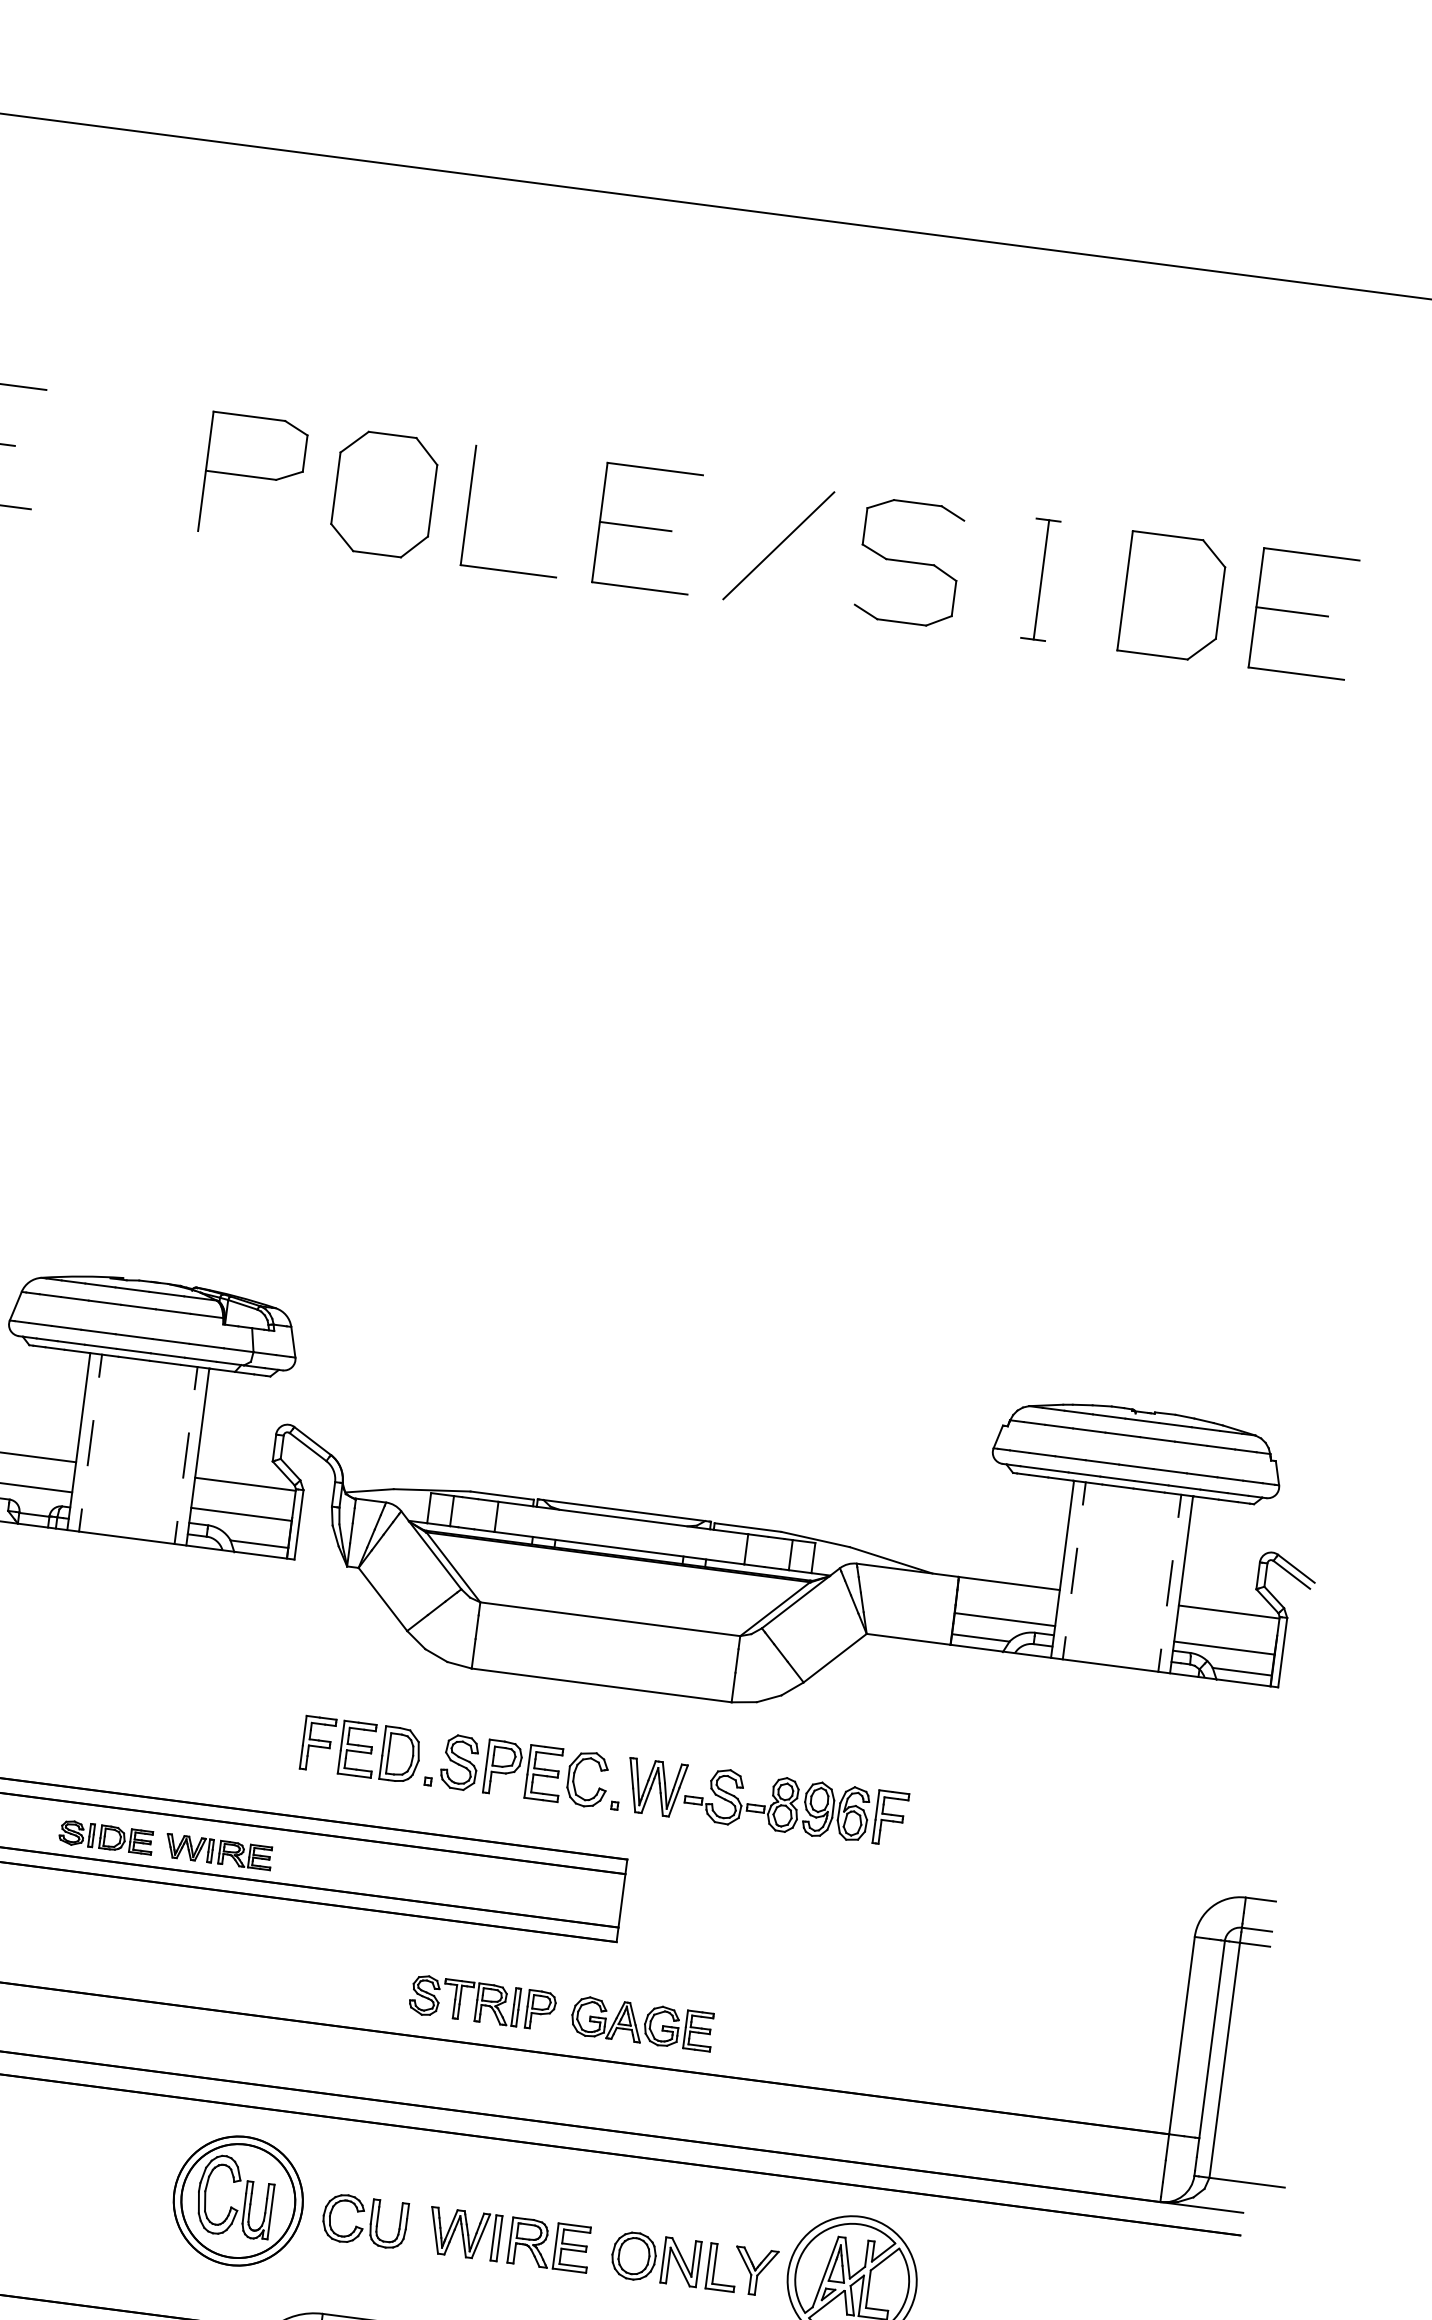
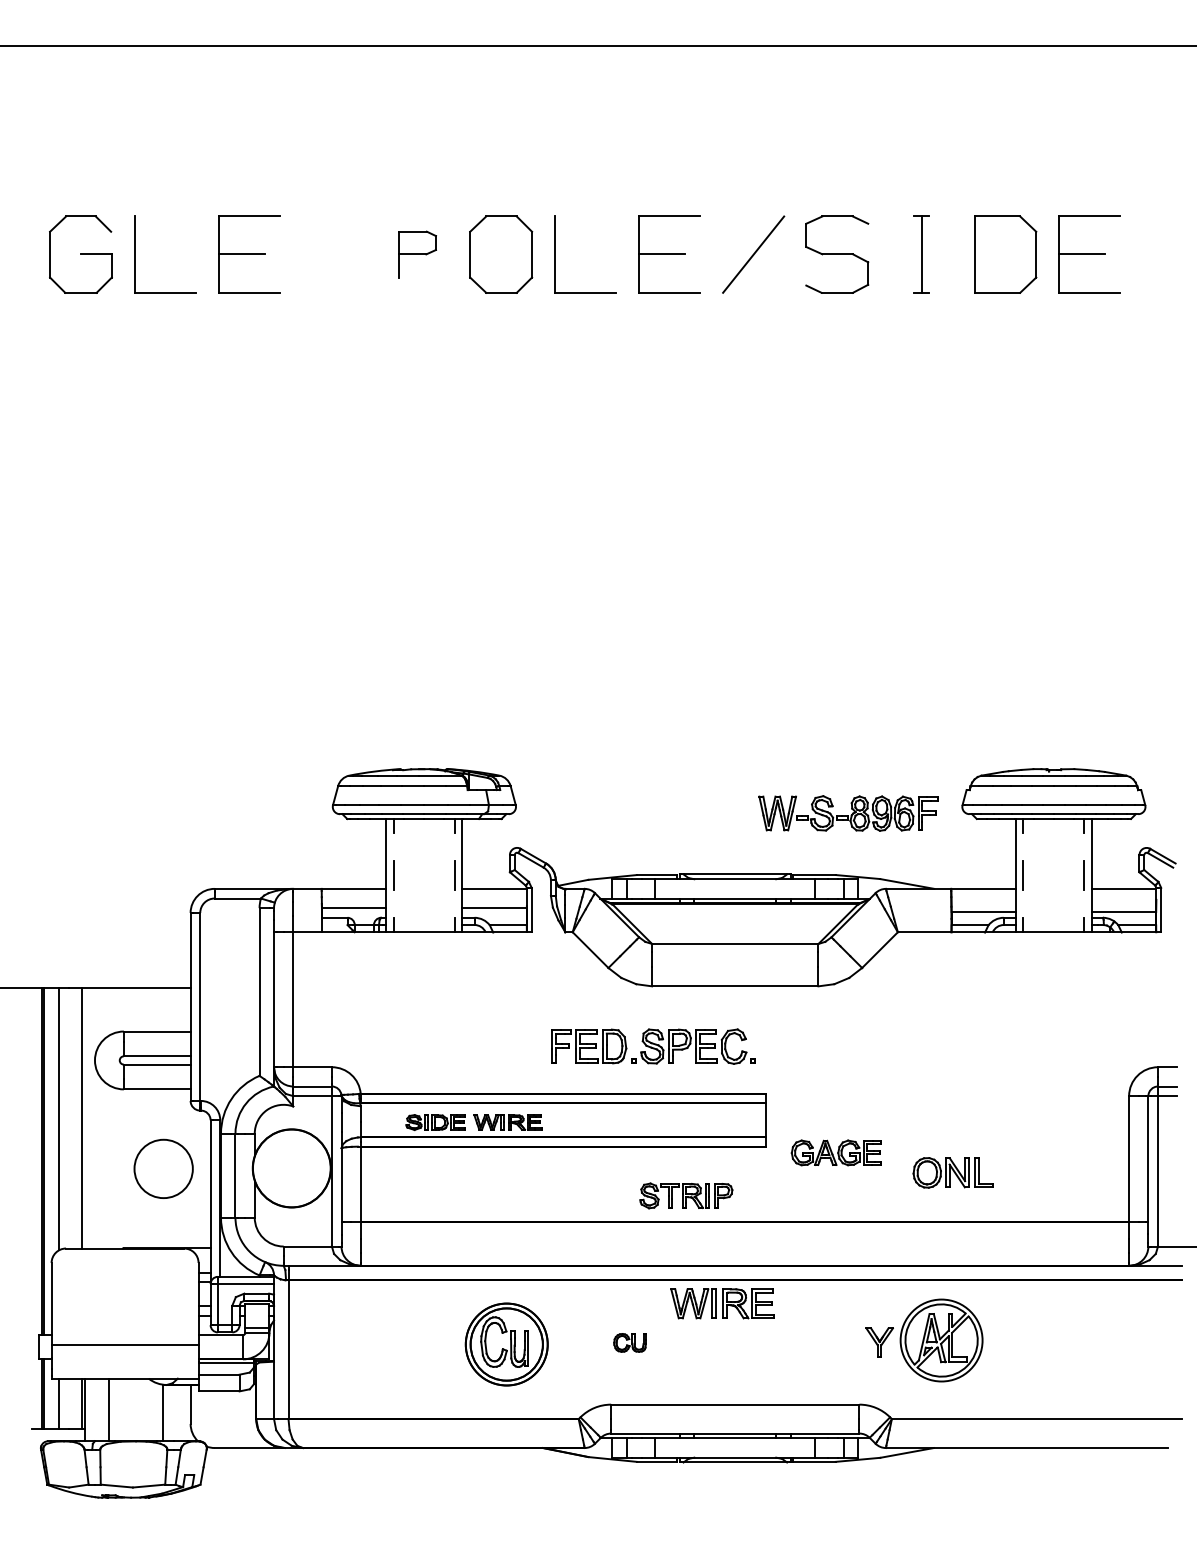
part: (253, 477) -> (417, 254), size x0.6
part: (766, 1802) -> (848, 813), moved
part: (640, 2022) -> (835, 1152), moved
part: (237, 2200) -> (506, 1344), moved
part: (364, 2220) -> (629, 1342), size x0.6
part: (509, 2239) -> (722, 1303), moved
part: (673, 2260) -> (952, 1172), moved

